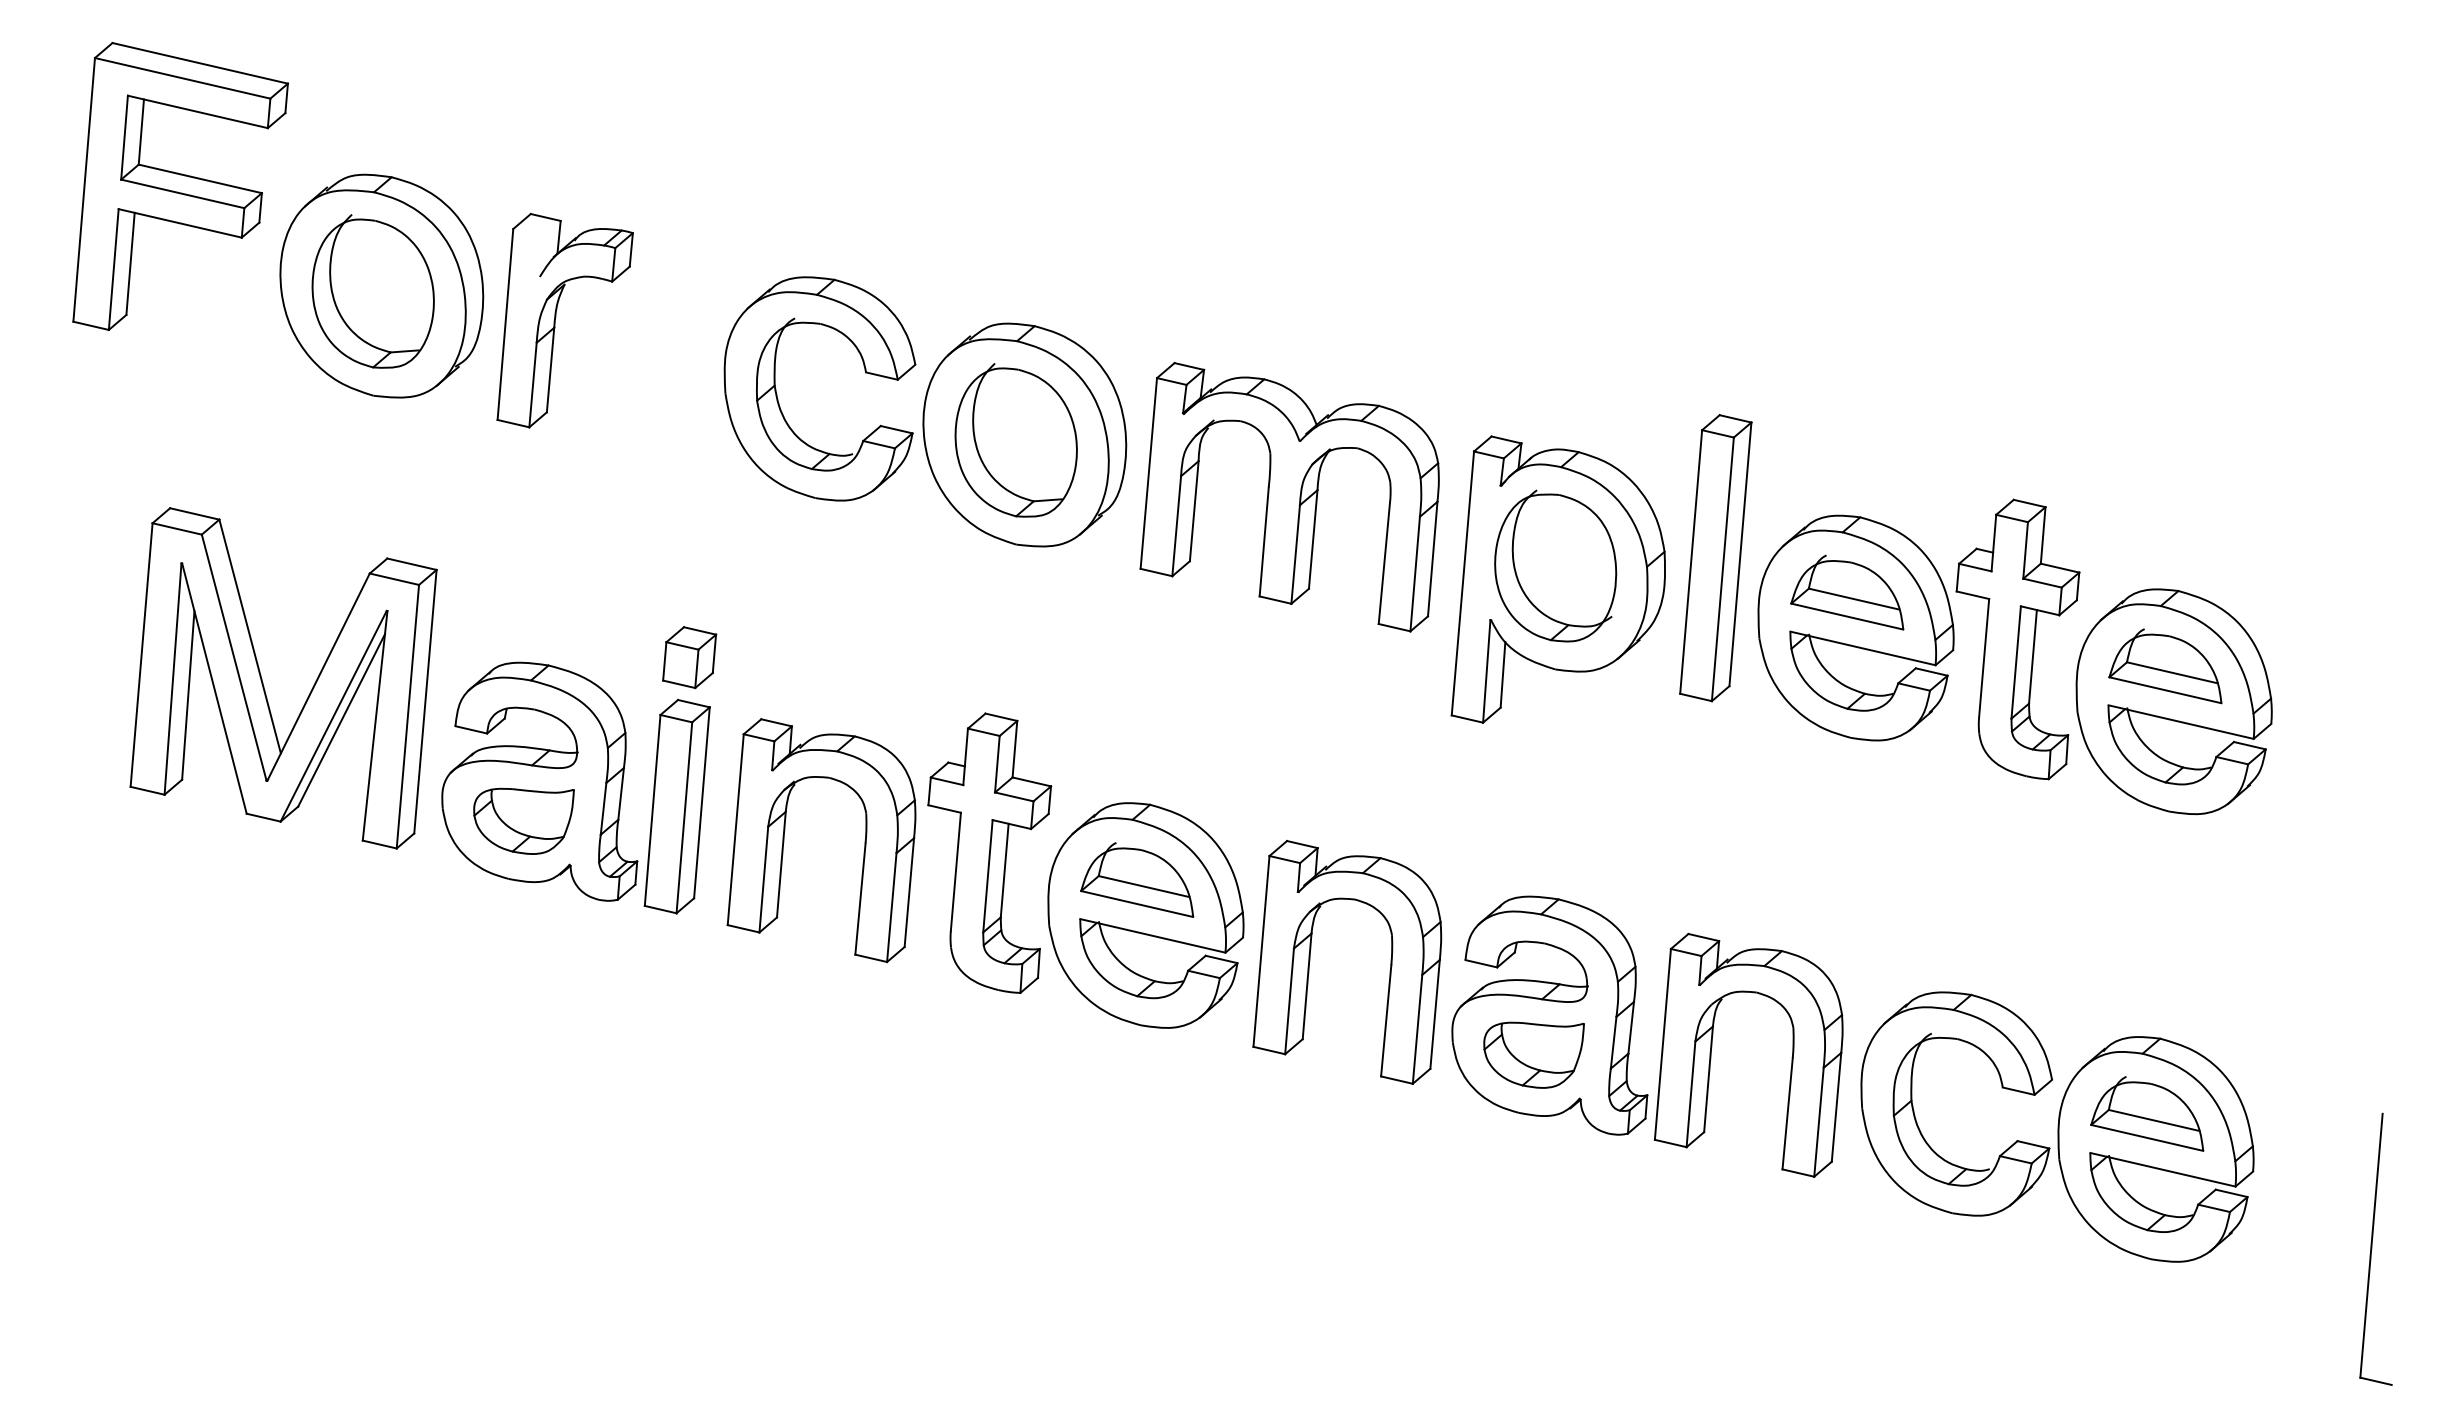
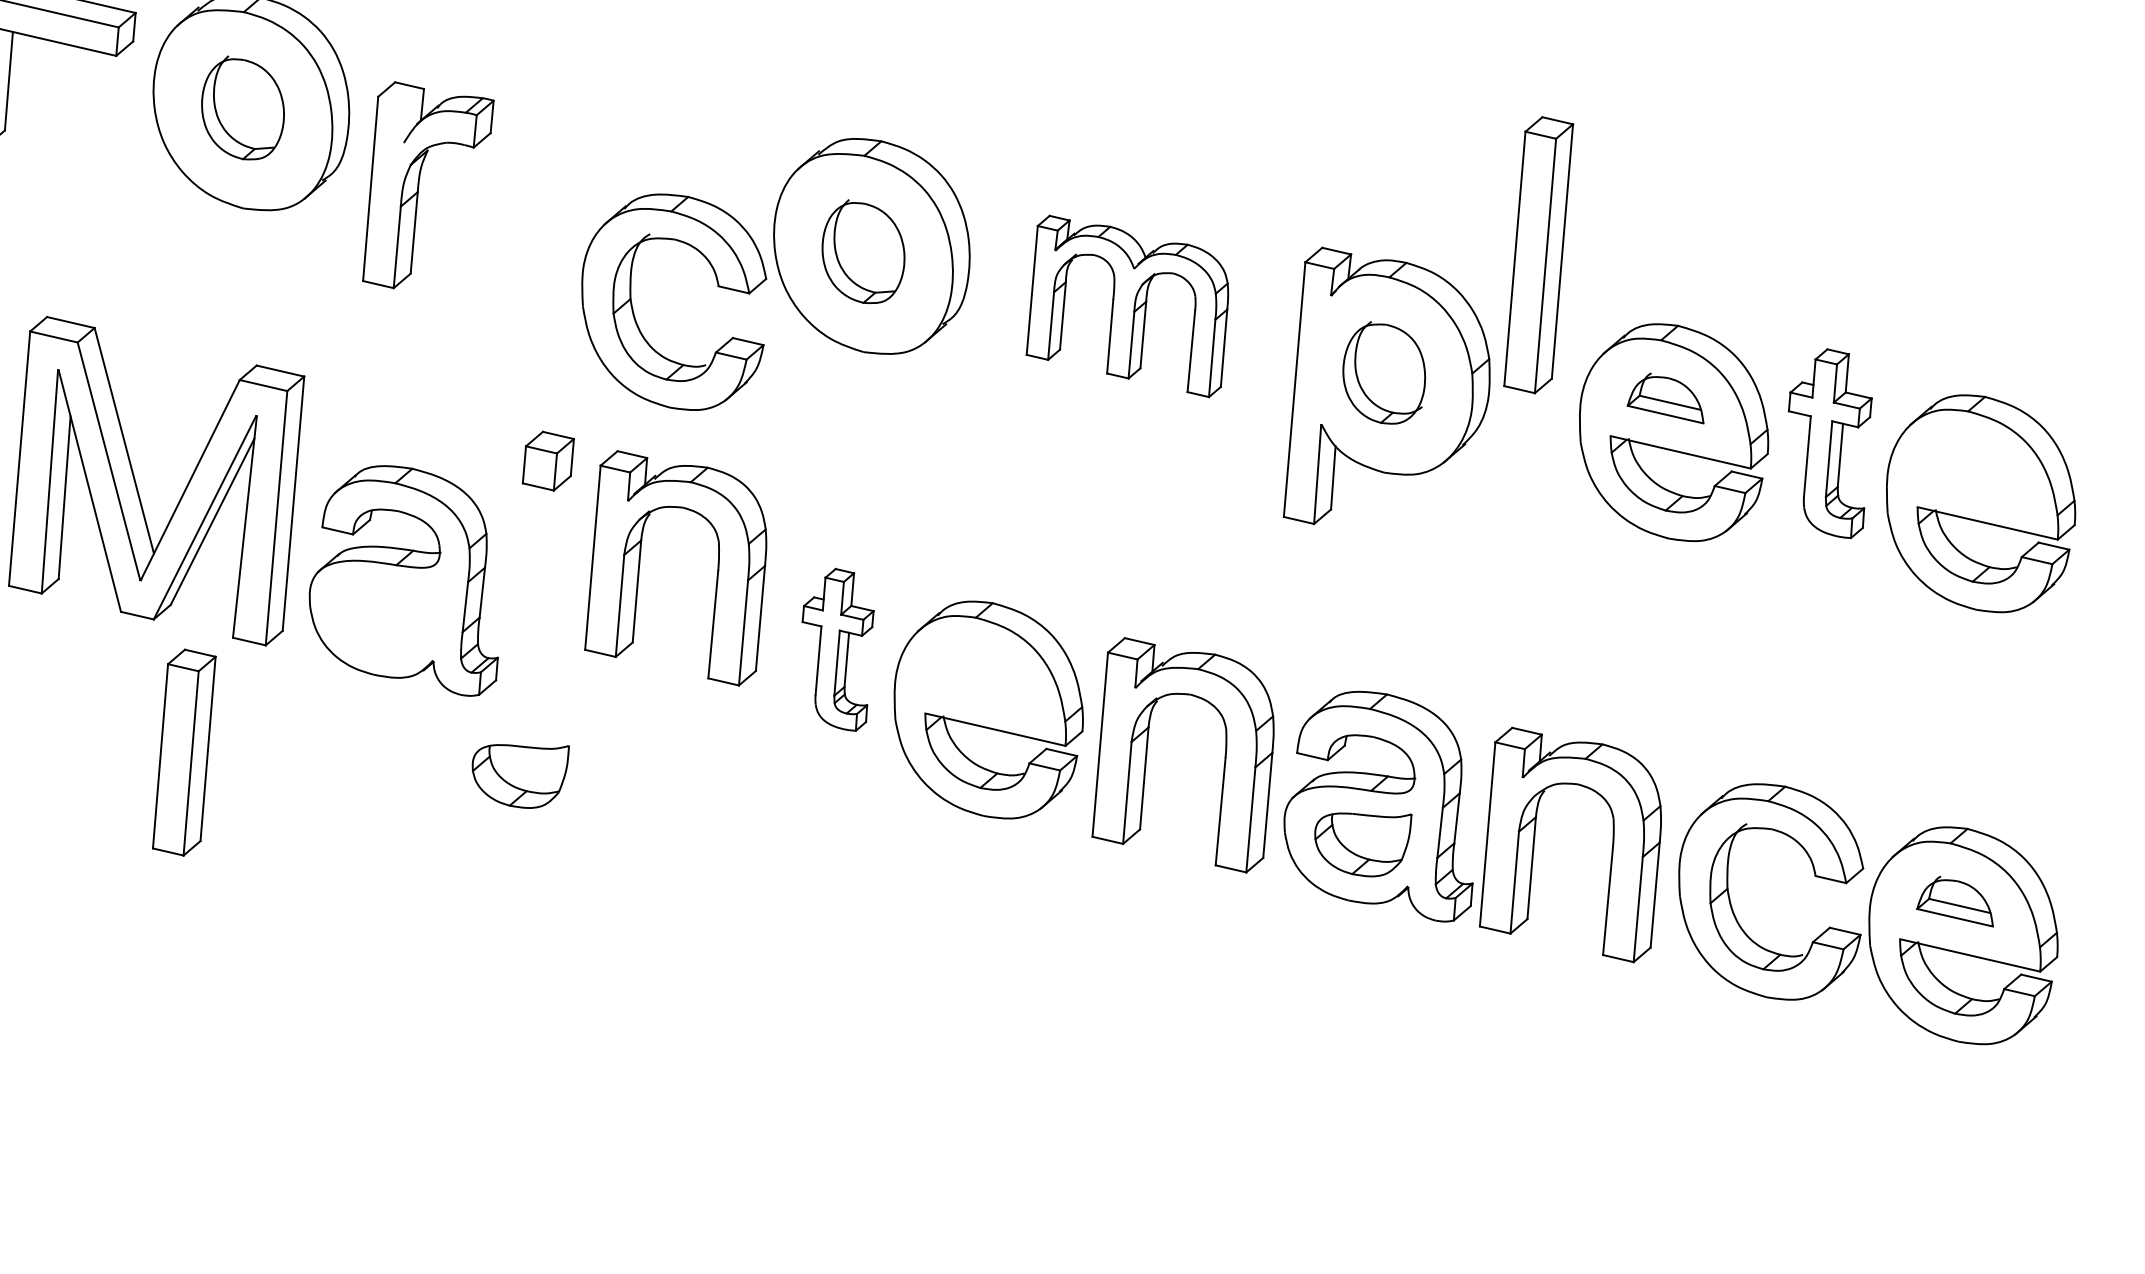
part: (372, 291) -> (242, 107), size x0.7
part: (556, 317) -> (419, 182), moved
part: (777, 394) -> (633, 307), moved
part: (1015, 440) -> (862, 251), size x0.7
part: (1289, 497) -> (1127, 306), size x0.7
part: (1715, 558) -> (1538, 255), moved
part: (1555, 565) -> (1383, 372), size x0.7
part: (1847, 592) -> (1665, 398), size x0.7
part: (2017, 639) -> (1829, 443), size x0.7
part: (2165, 666) -> (1972, 469), removed
part: (676, 806) -> (183, 752), moved
part: (523, 820) -> (520, 775), moved
part: (784, 840) -> (639, 568), moved
part: (989, 852) -> (837, 649), size x0.6
part: (1137, 879) -> (980, 675), removed
part: (2147, 1113) -> (1955, 901), size x0.7

